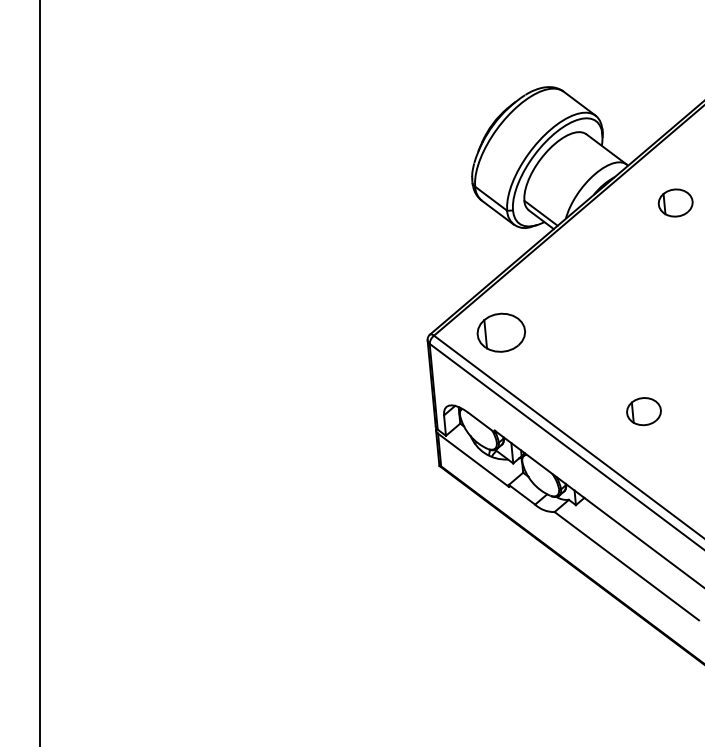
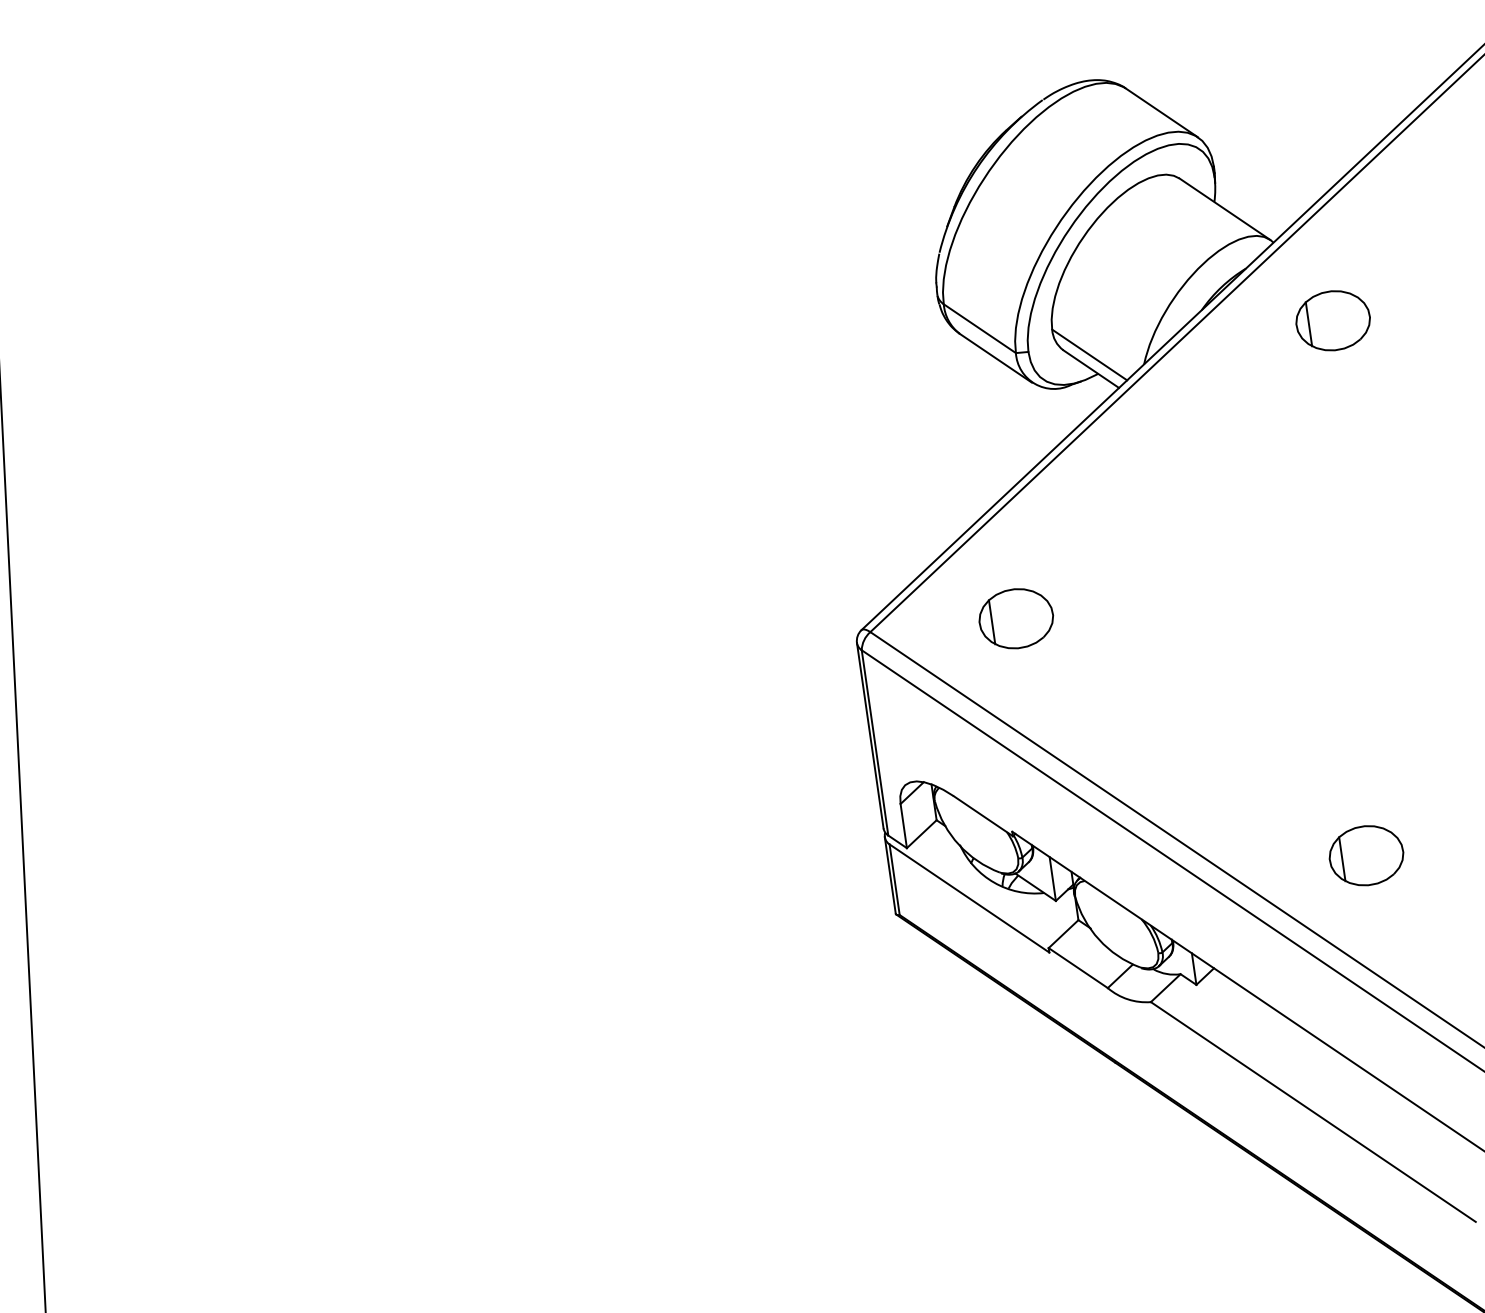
part: (675, 202) -> (1332, 319), moved
part: (501, 332) -> (1016, 617), size x0.71
part: (643, 411) -> (1365, 855), moved

